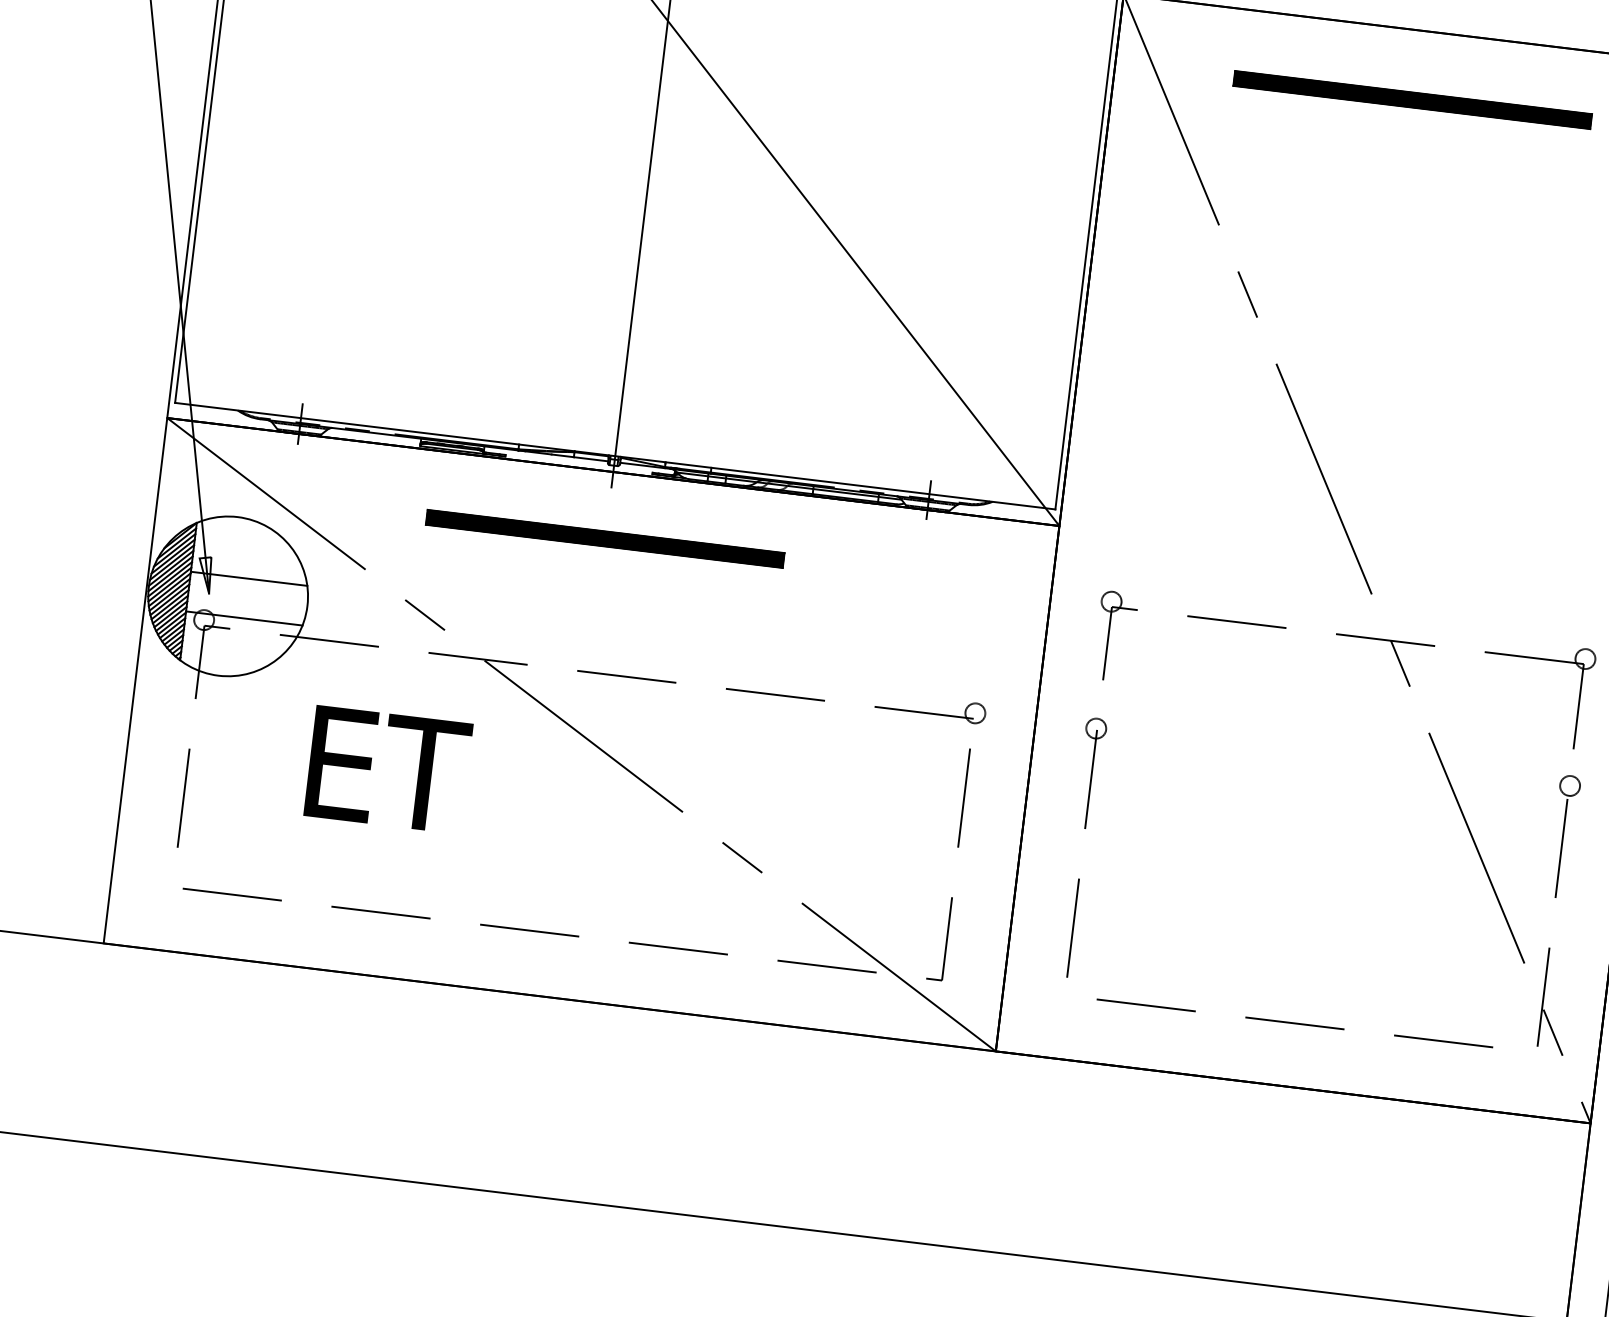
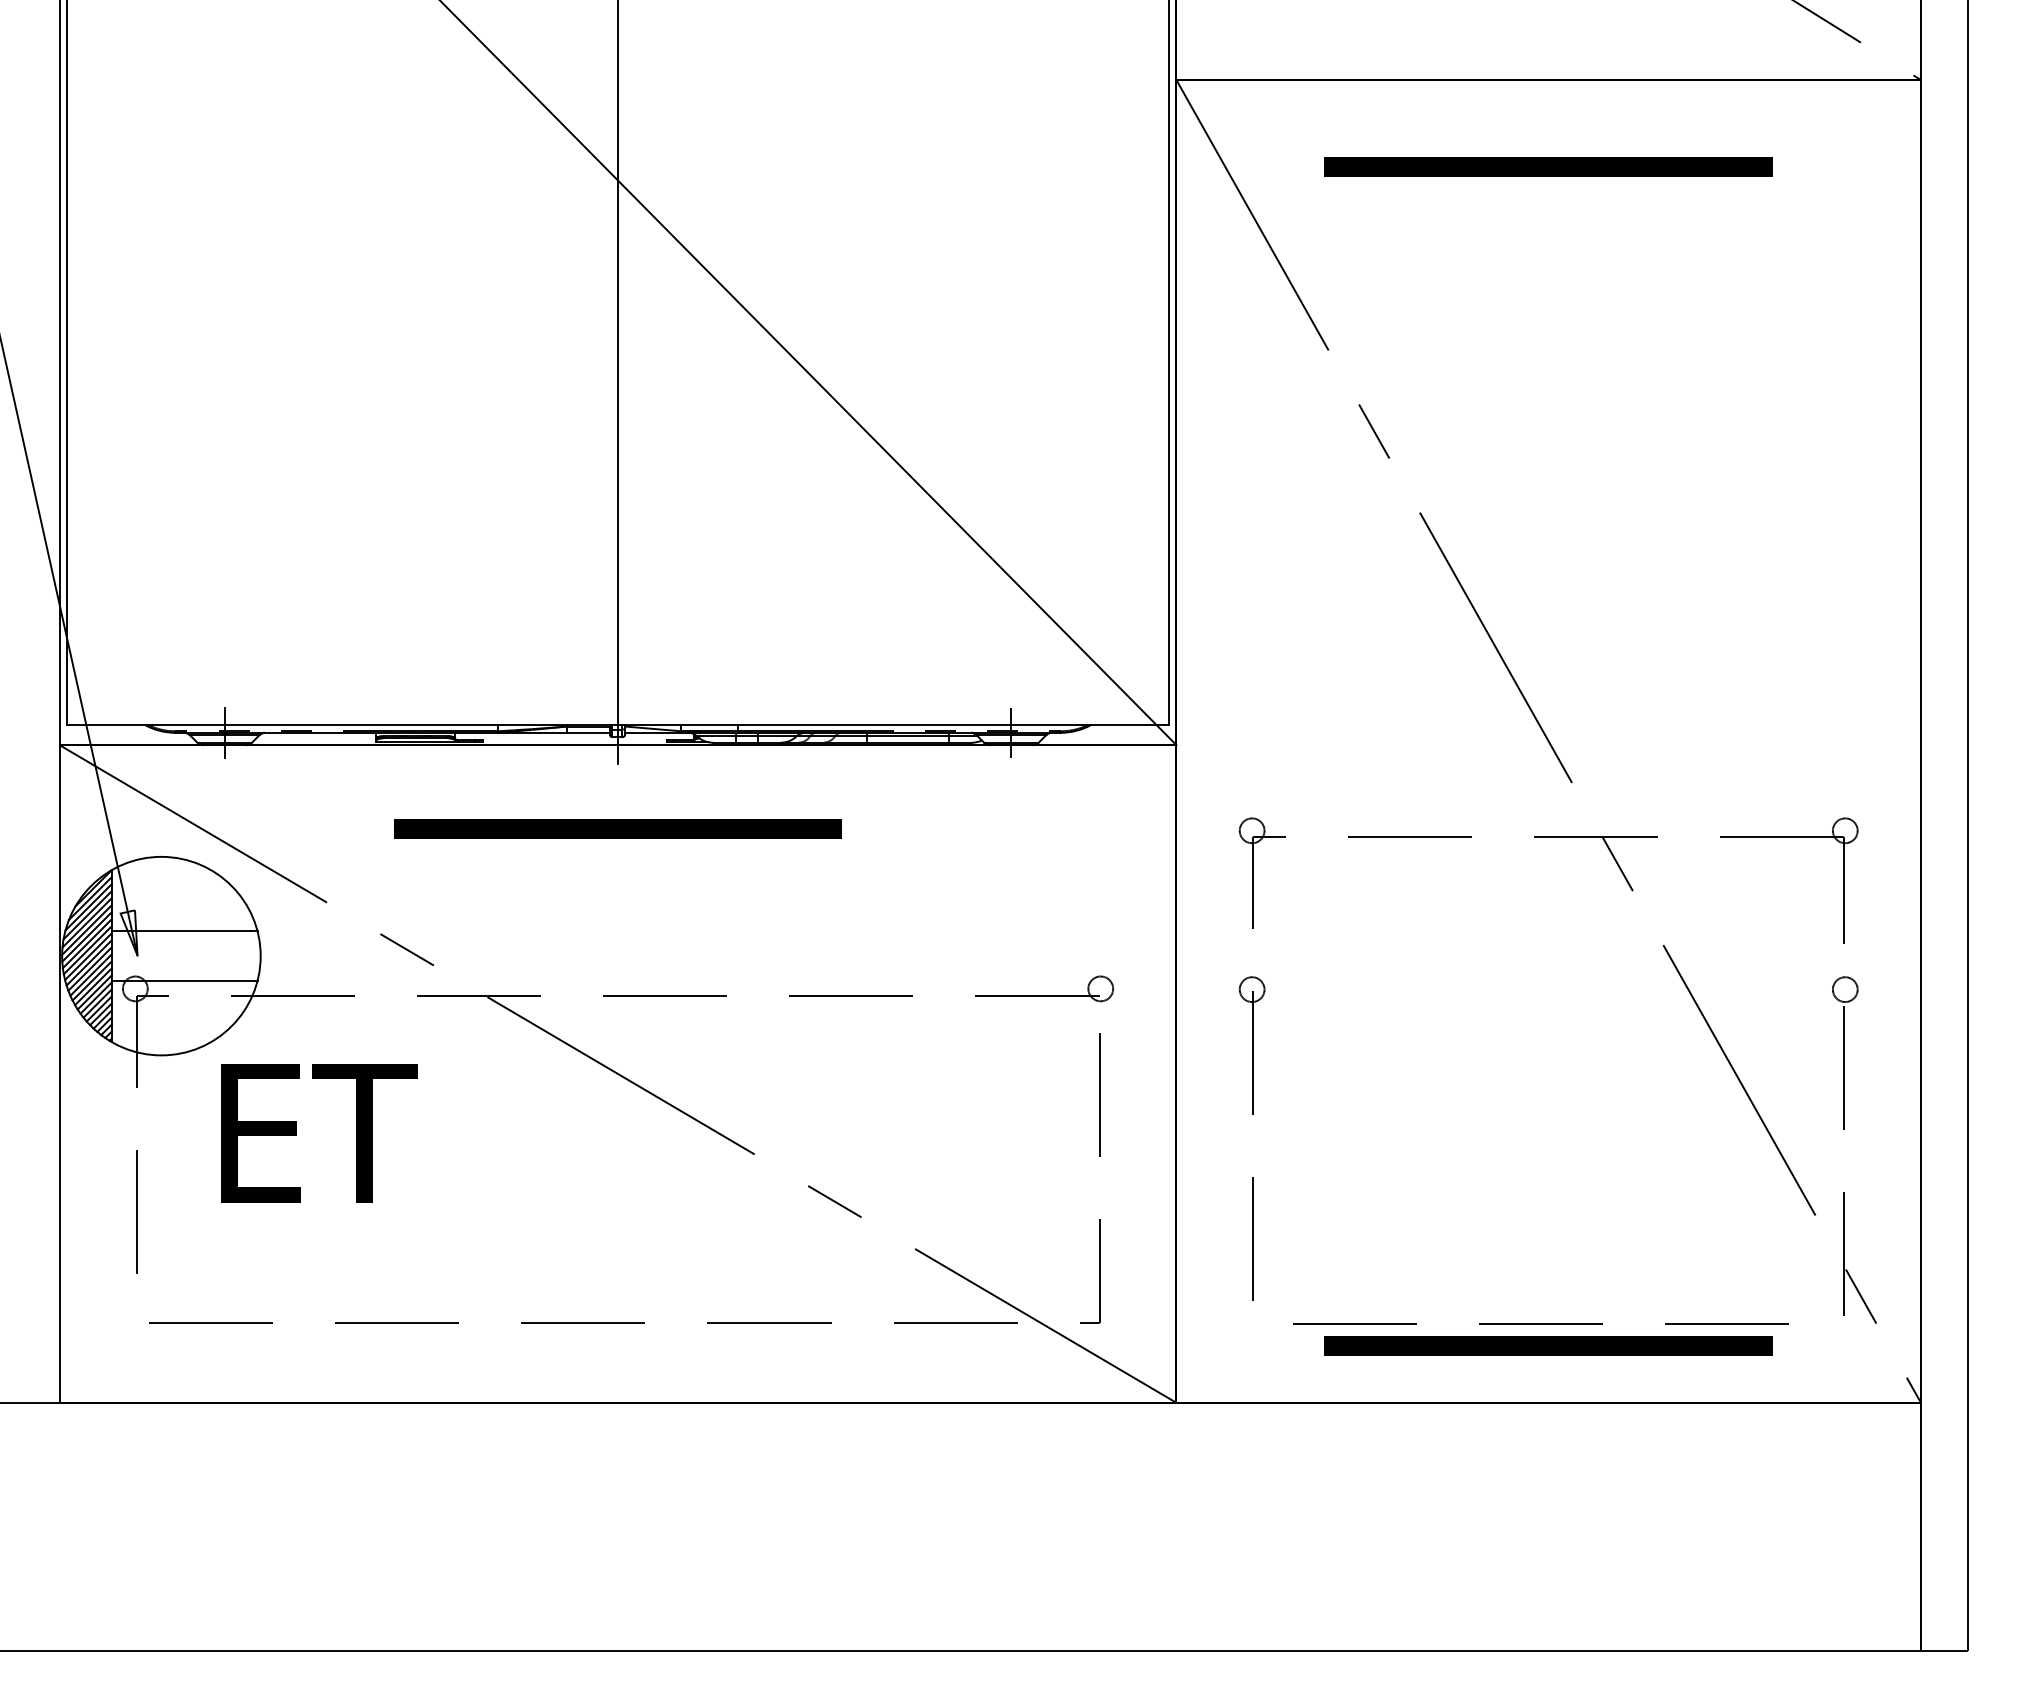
text: (388, 770) -> (319, 1133), moved
part: (1298, 1041) -> (1548, 1345), added

